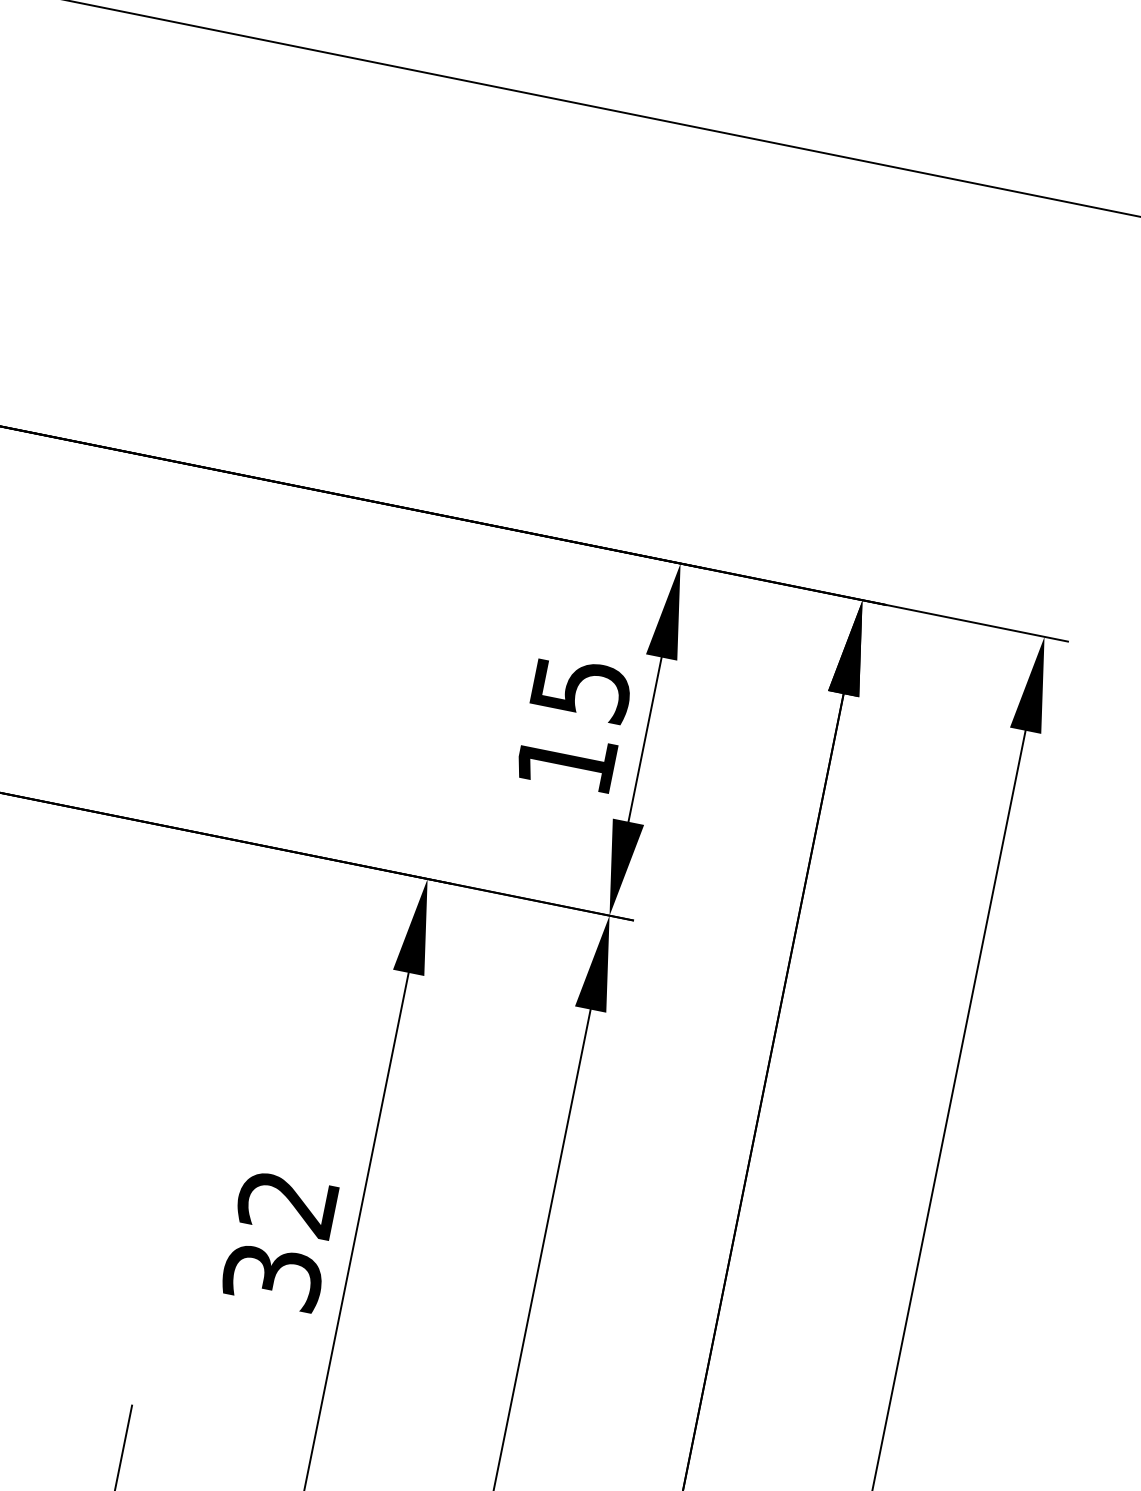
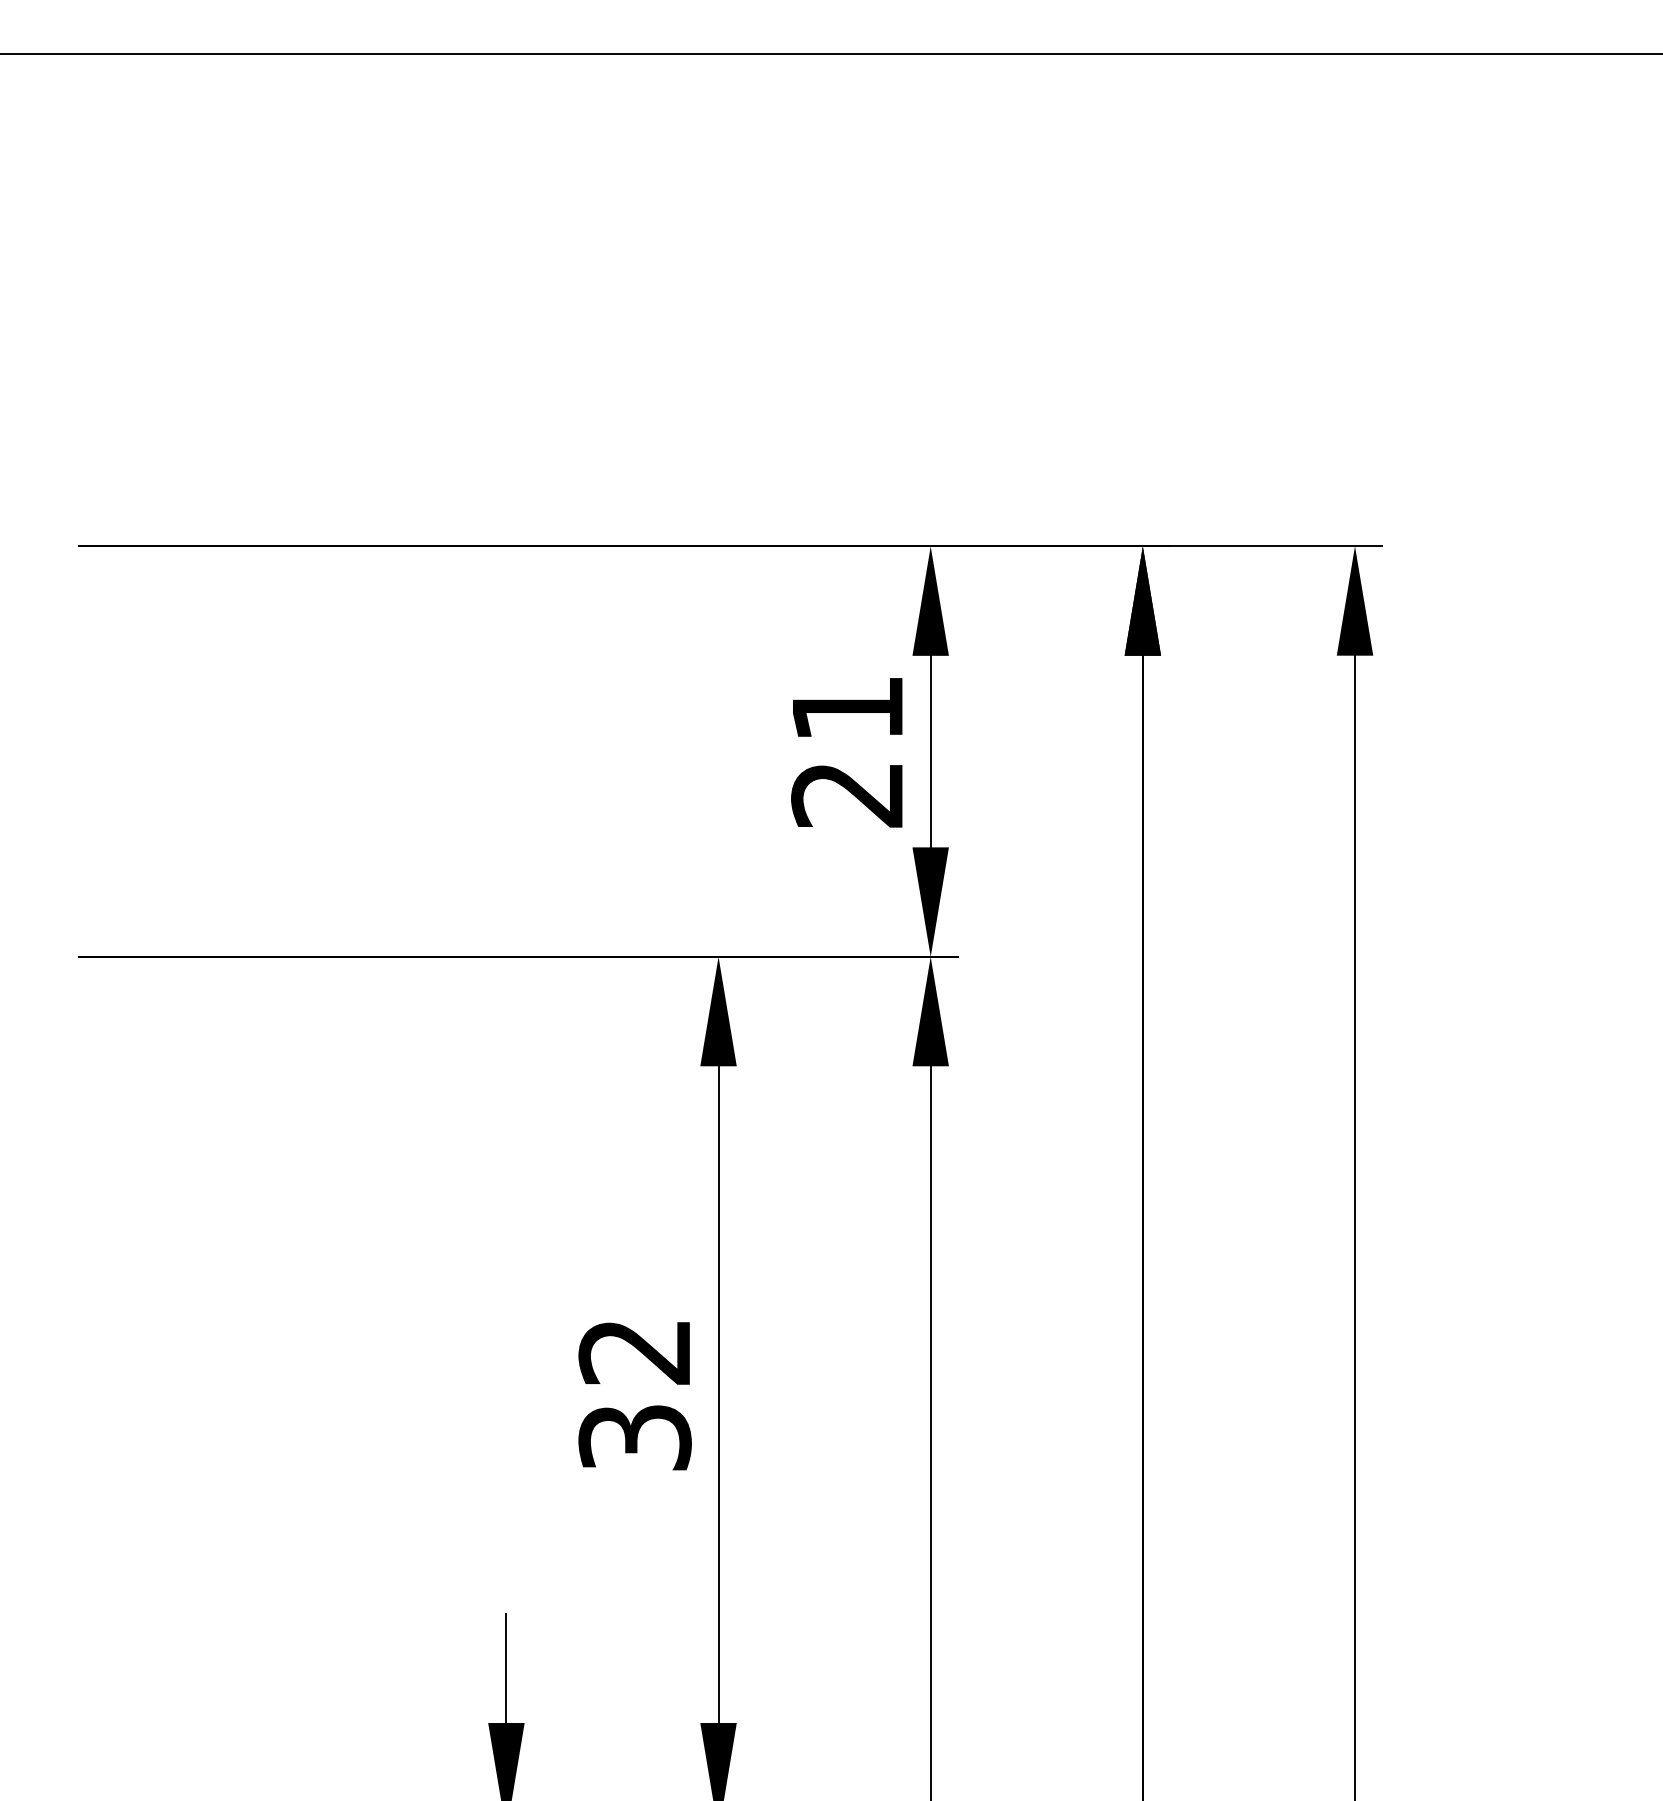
text: (573, 726) -> (847, 752), 15 -> 21

